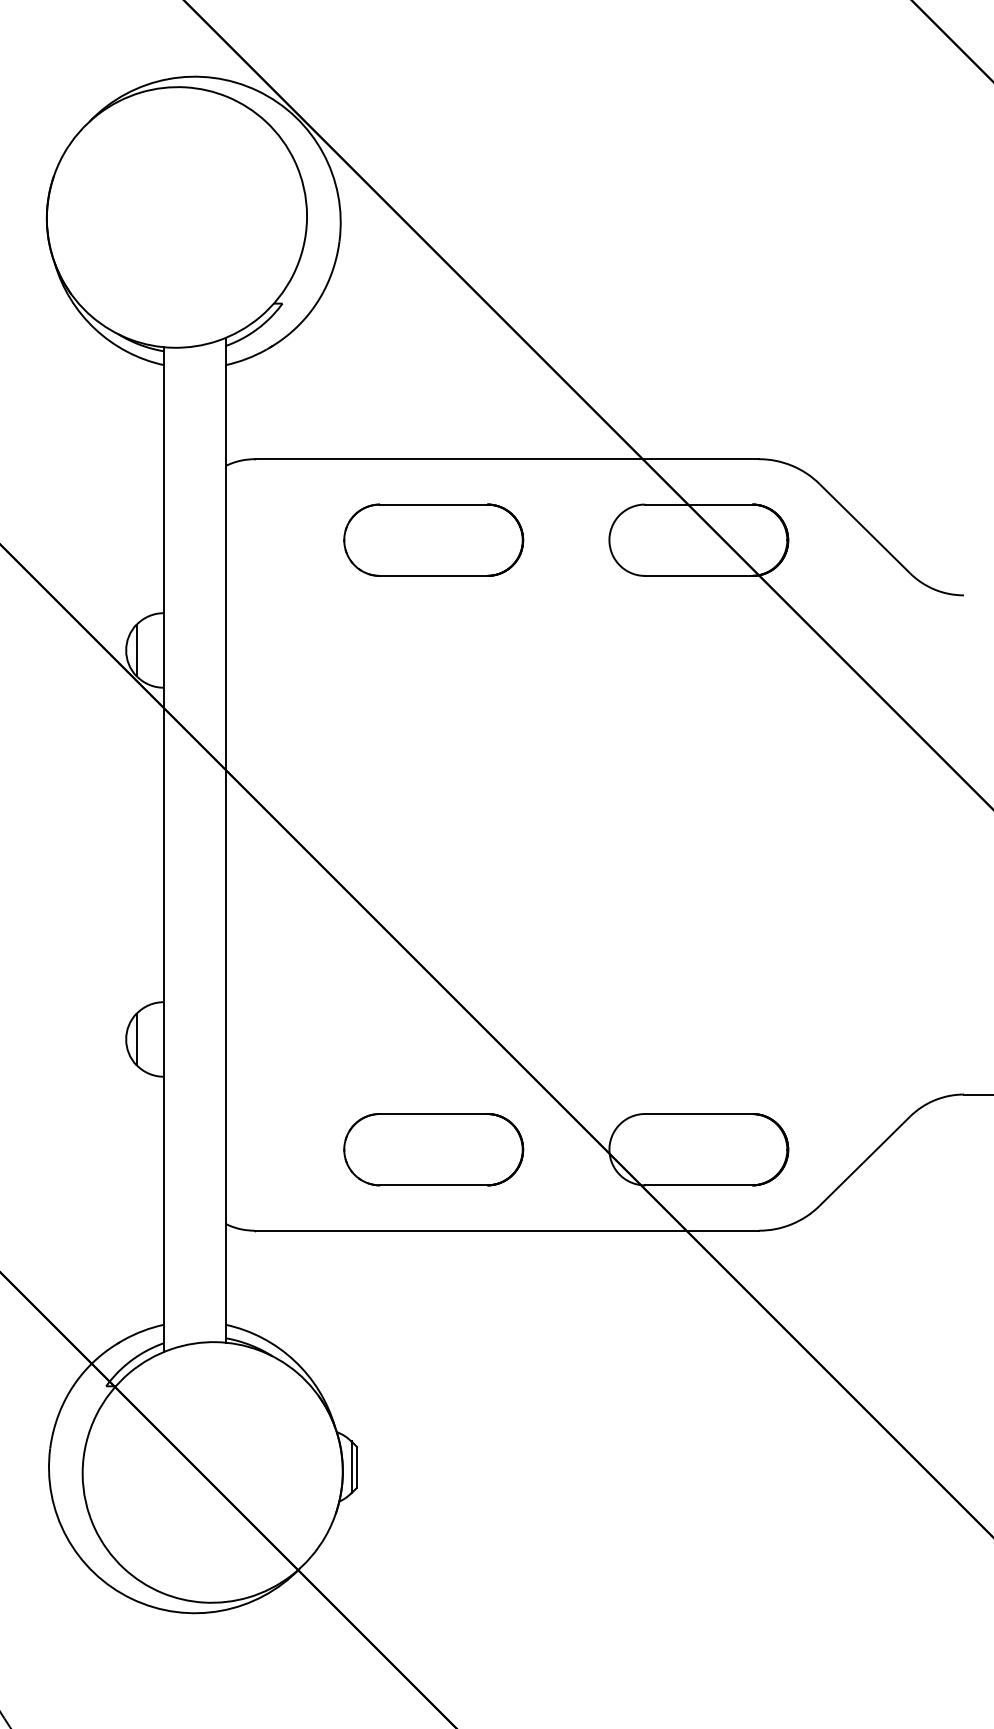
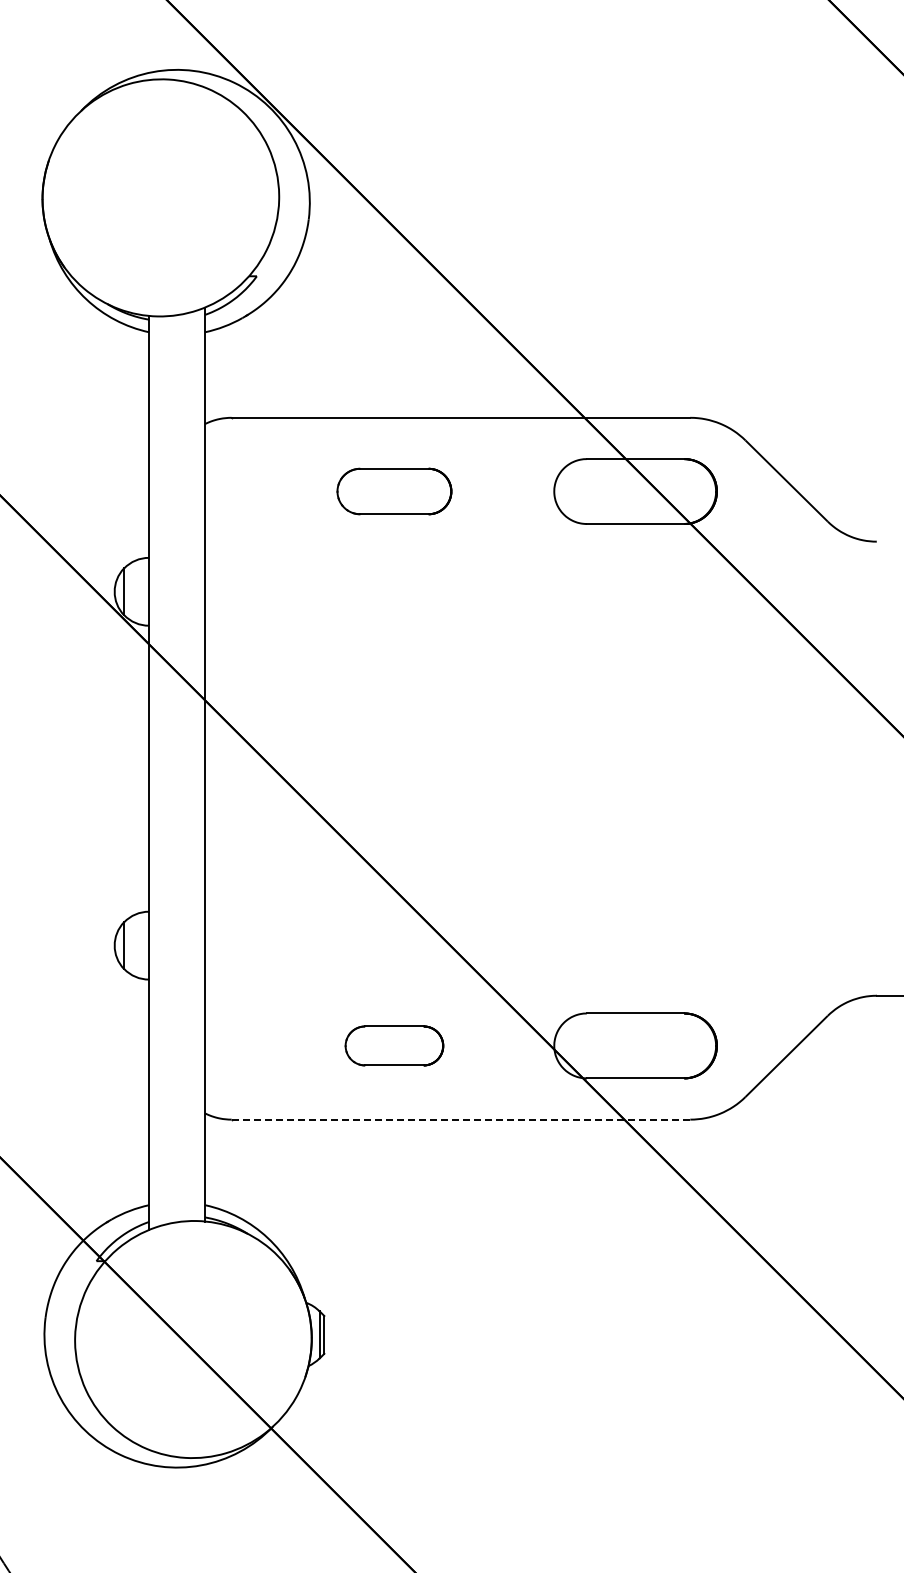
part: (433, 540) -> (394, 491), size x0.7
part: (433, 1149) -> (394, 1045), size x0.6
line: (506, 1230) -> (460, 1119), solid -> dashed

